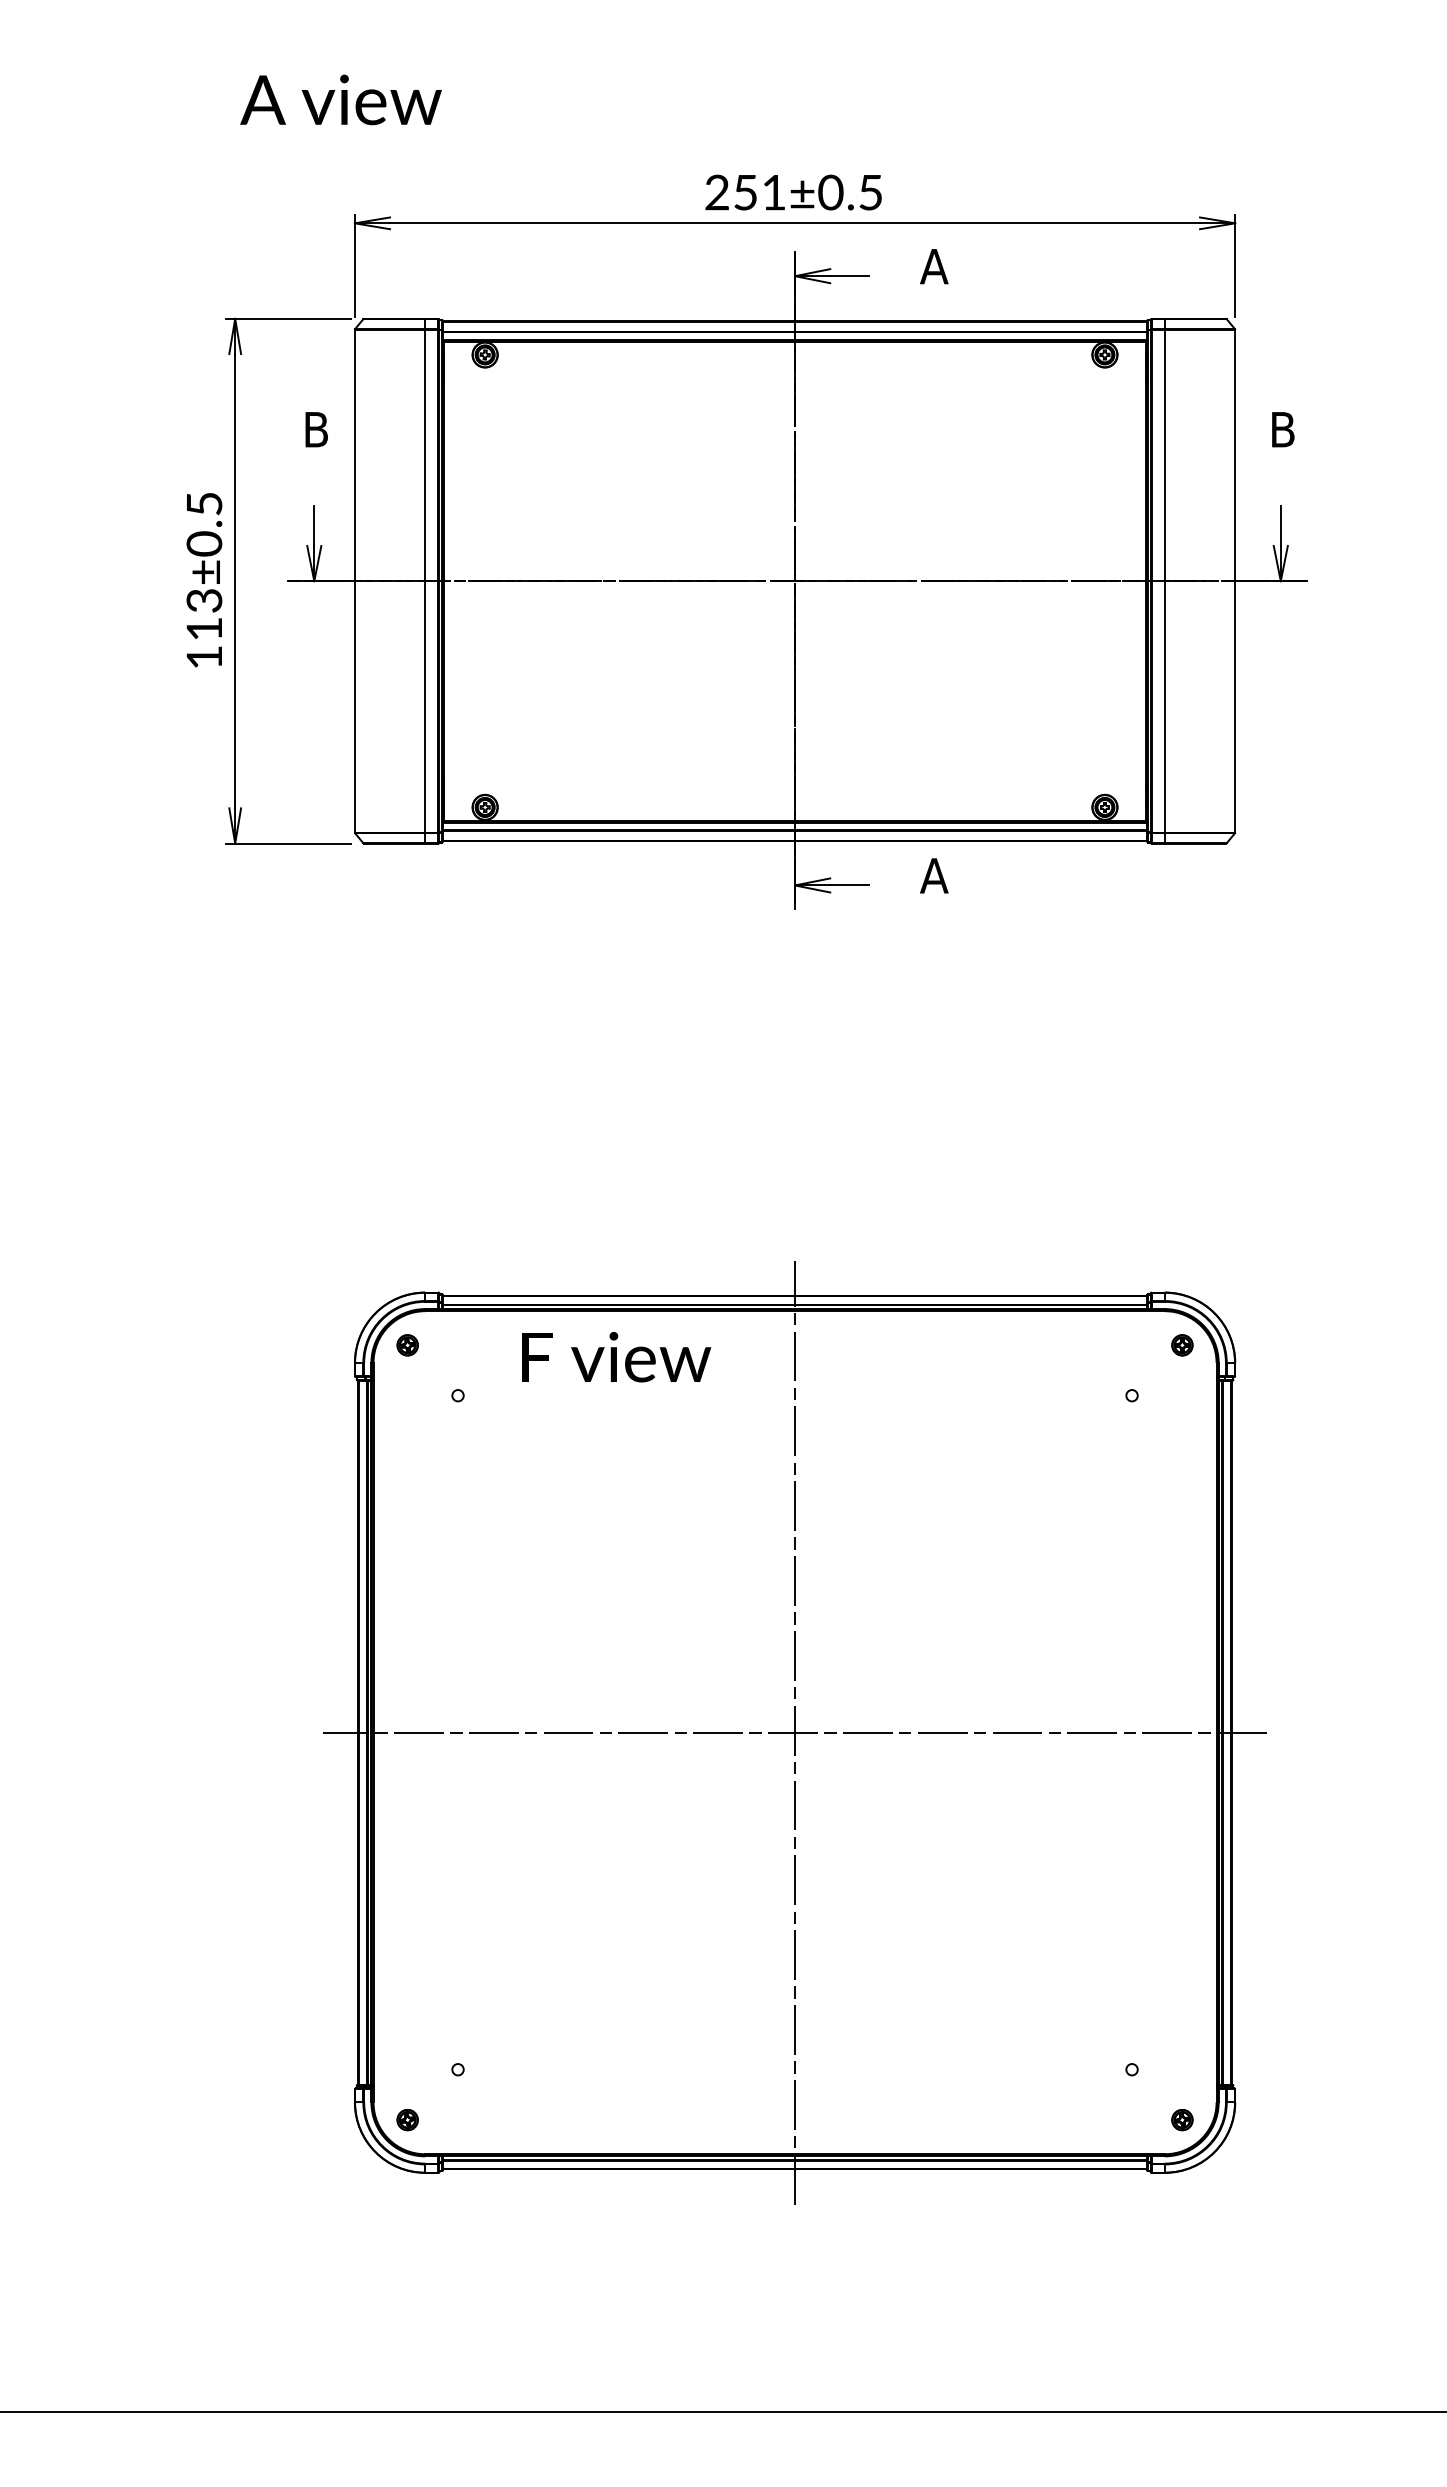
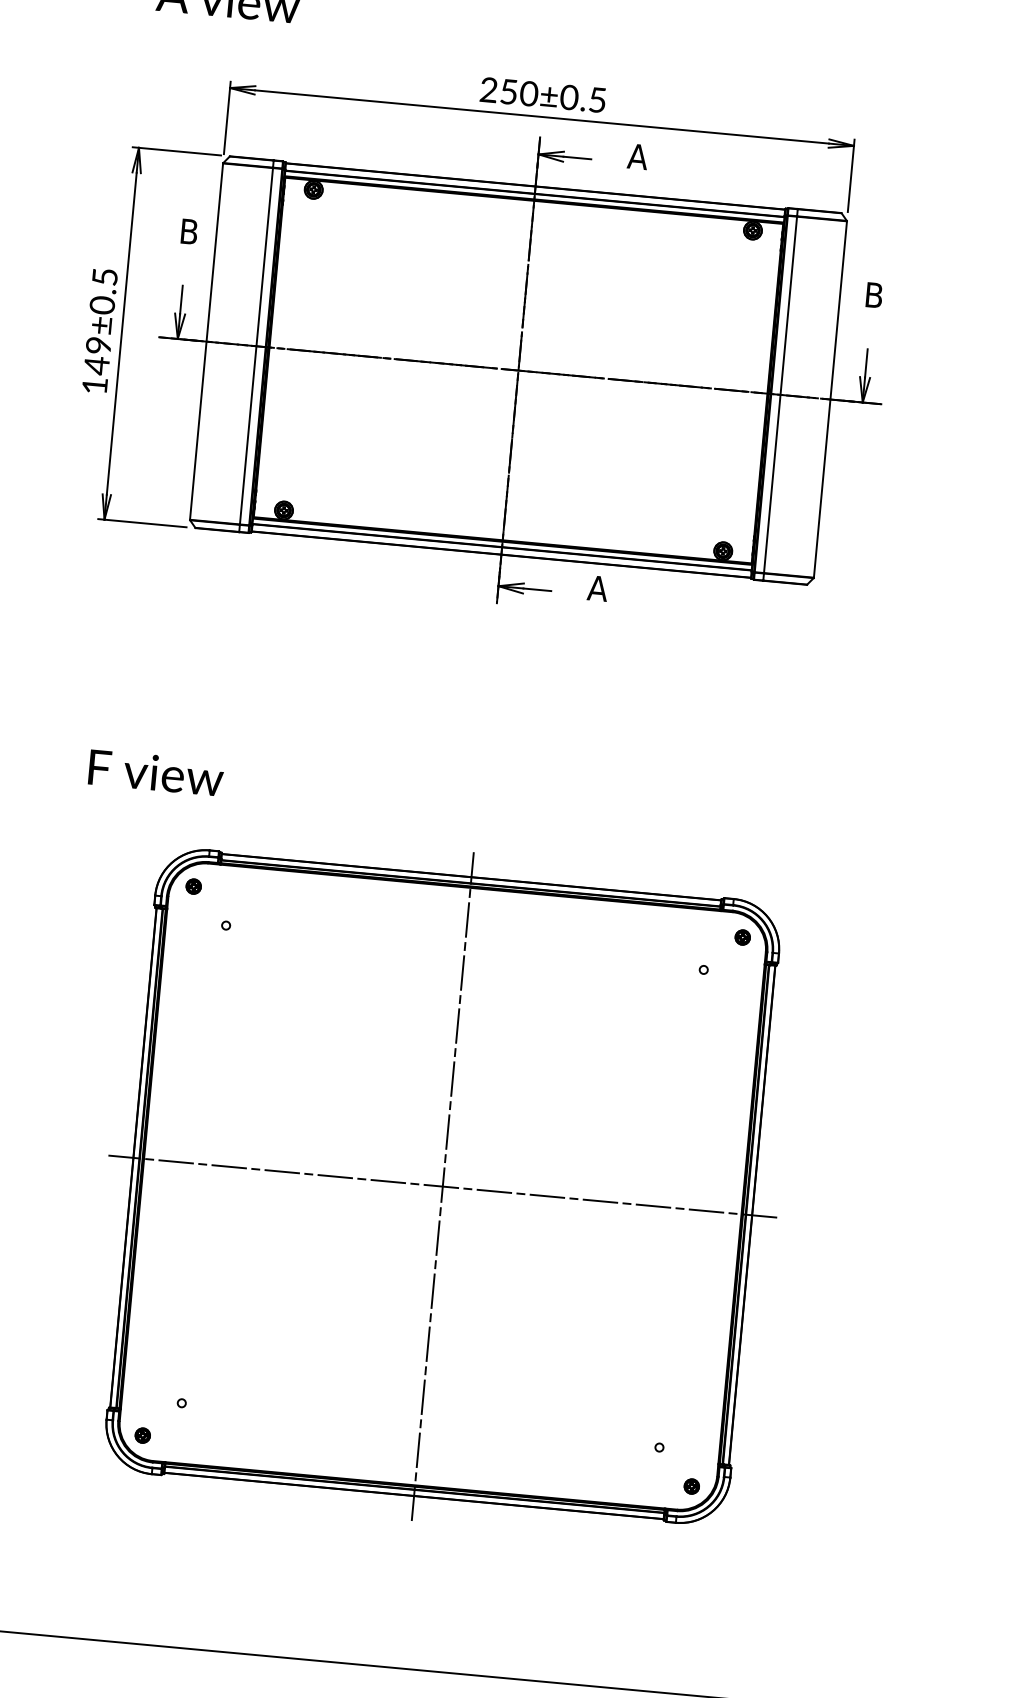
text: (773, 192) -> (528, 93), 251±0.5 -> 250±0.5
text: (204, 615) -> (97, 356), 113±0.5 -> 149±0.5
text: (616, 1357) -> (156, 773), moved

